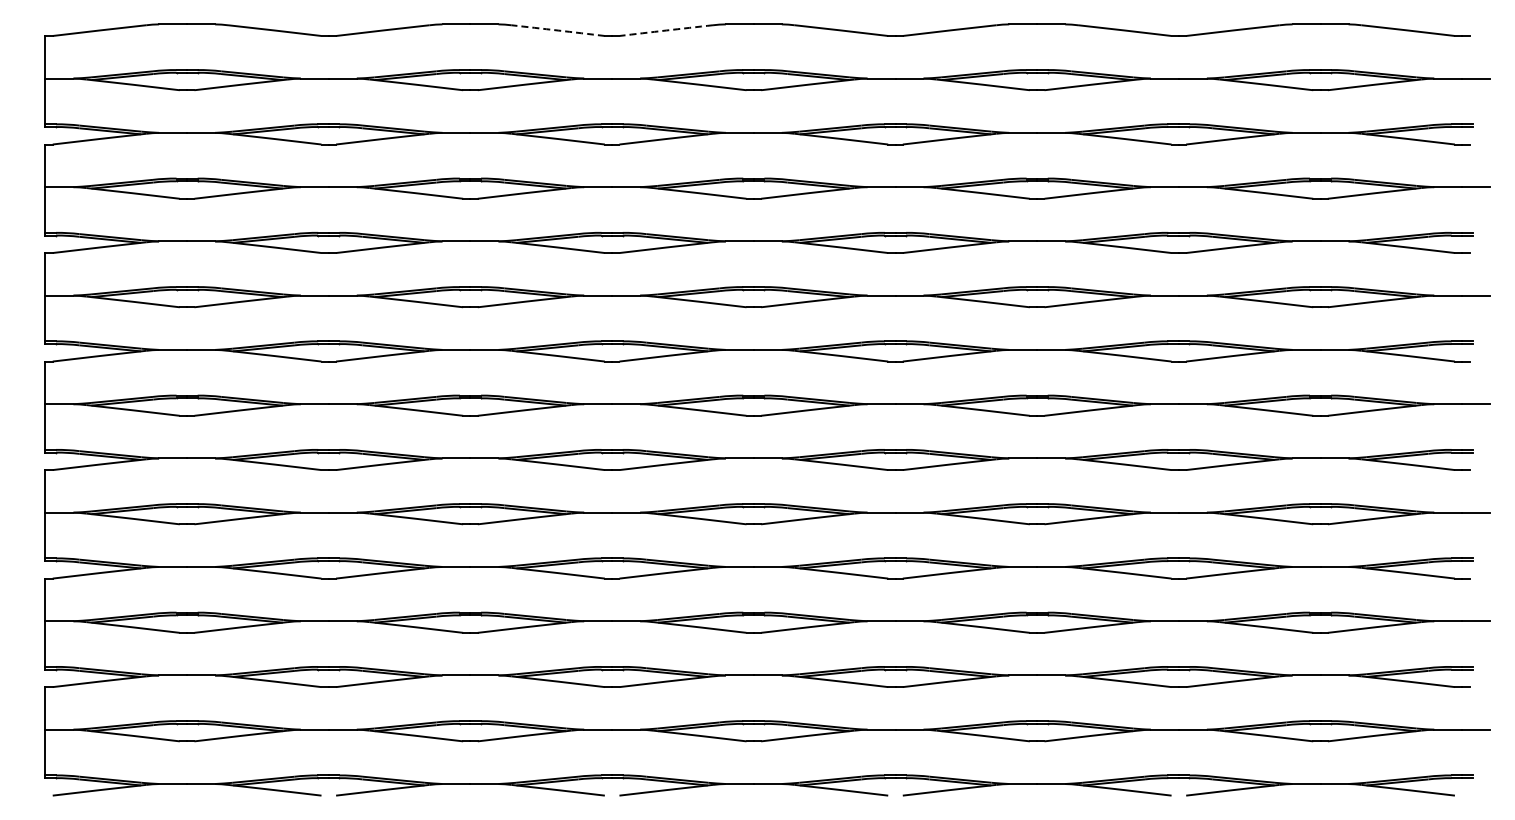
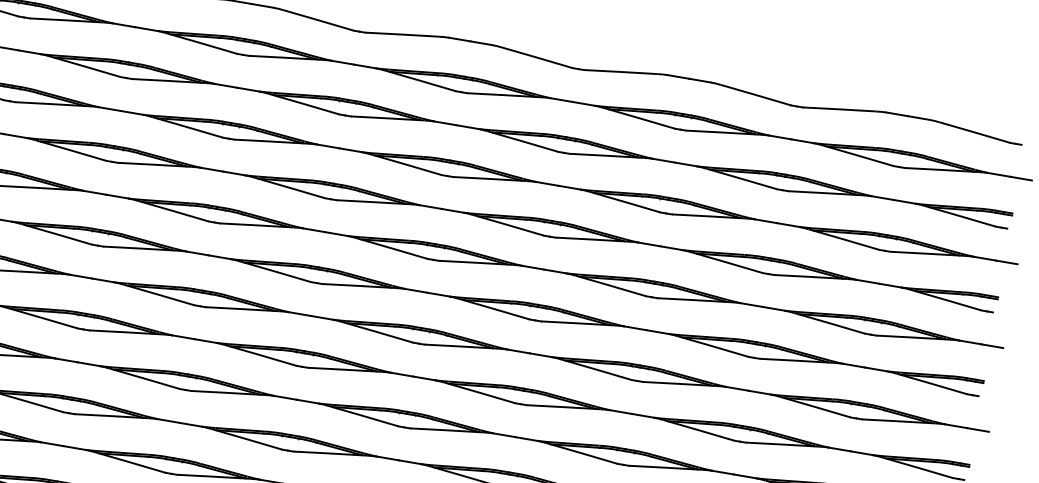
arc: (558, 30) -> (318, 20), dashed -> solid
arc: (666, 30) -> (402, 34), dashed -> solid

